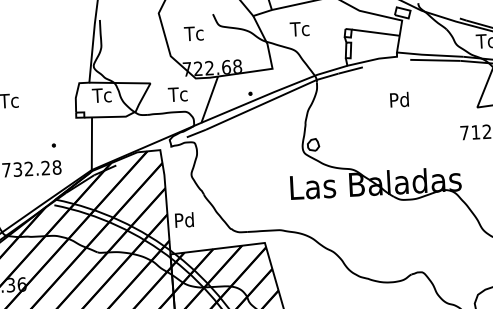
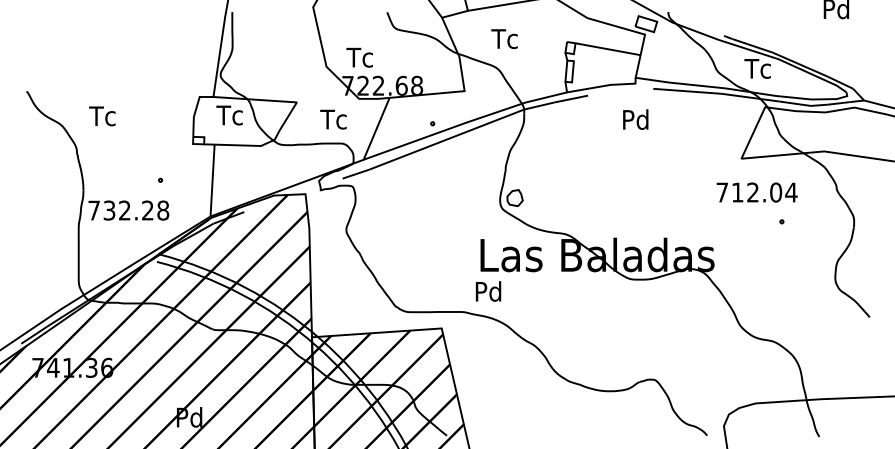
text: (193, 33) -> (359, 57), moved
text: (399, 99) -> (635, 119), moved
text: (184, 220) -> (488, 291), moved

